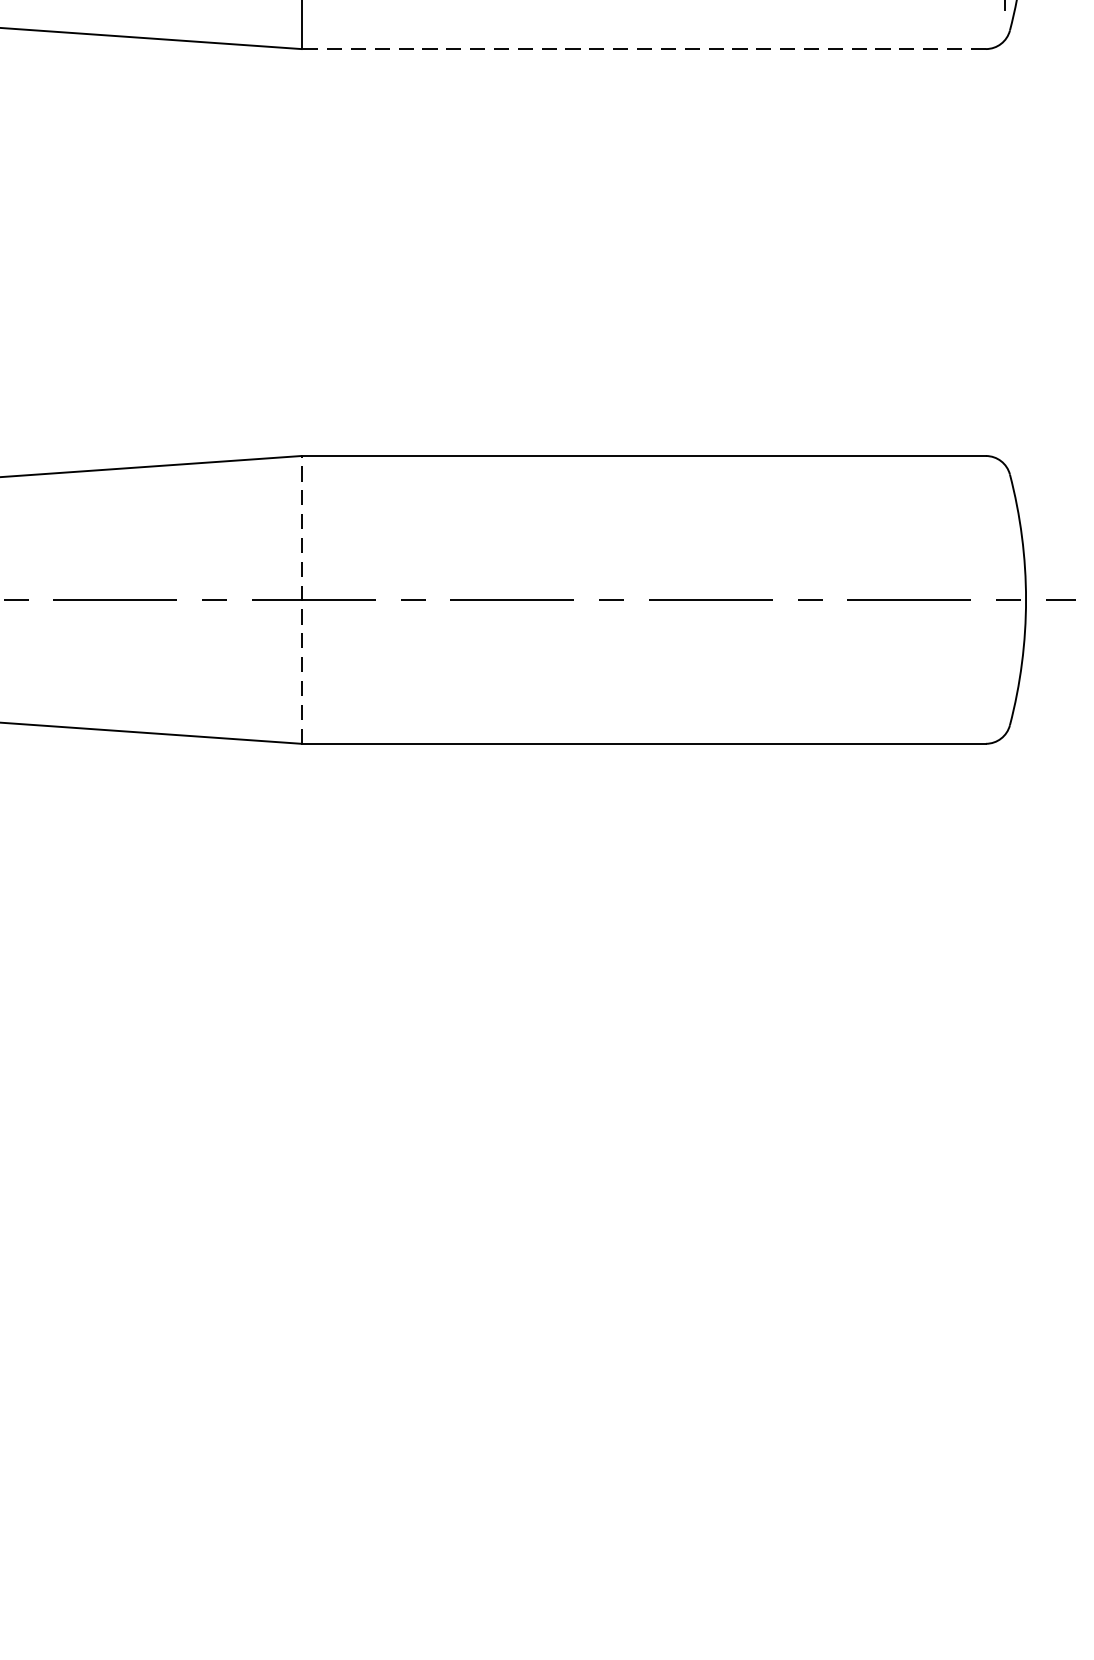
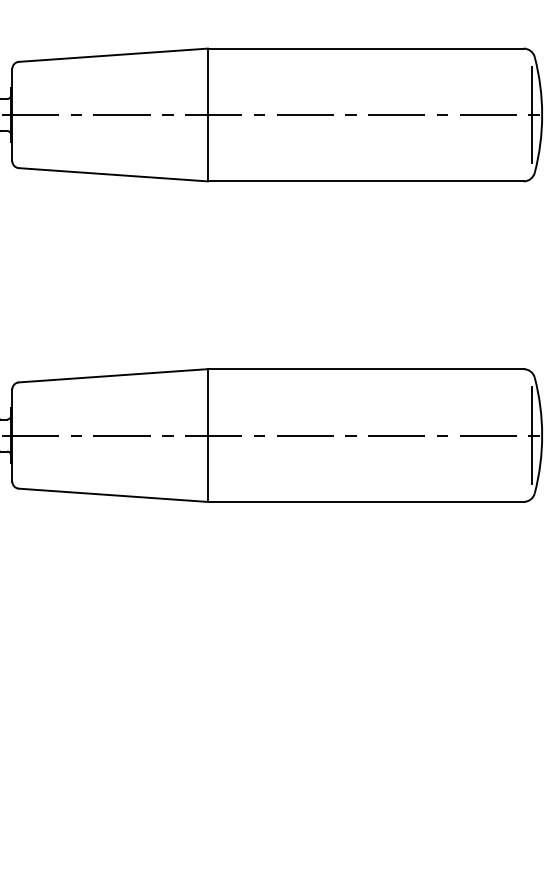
line: (643, 49) -> (365, 181), dashed -> solid
line: (300, 599) -> (207, 435), dashed -> solid
line: (1005, 599) -> (532, 435), added

